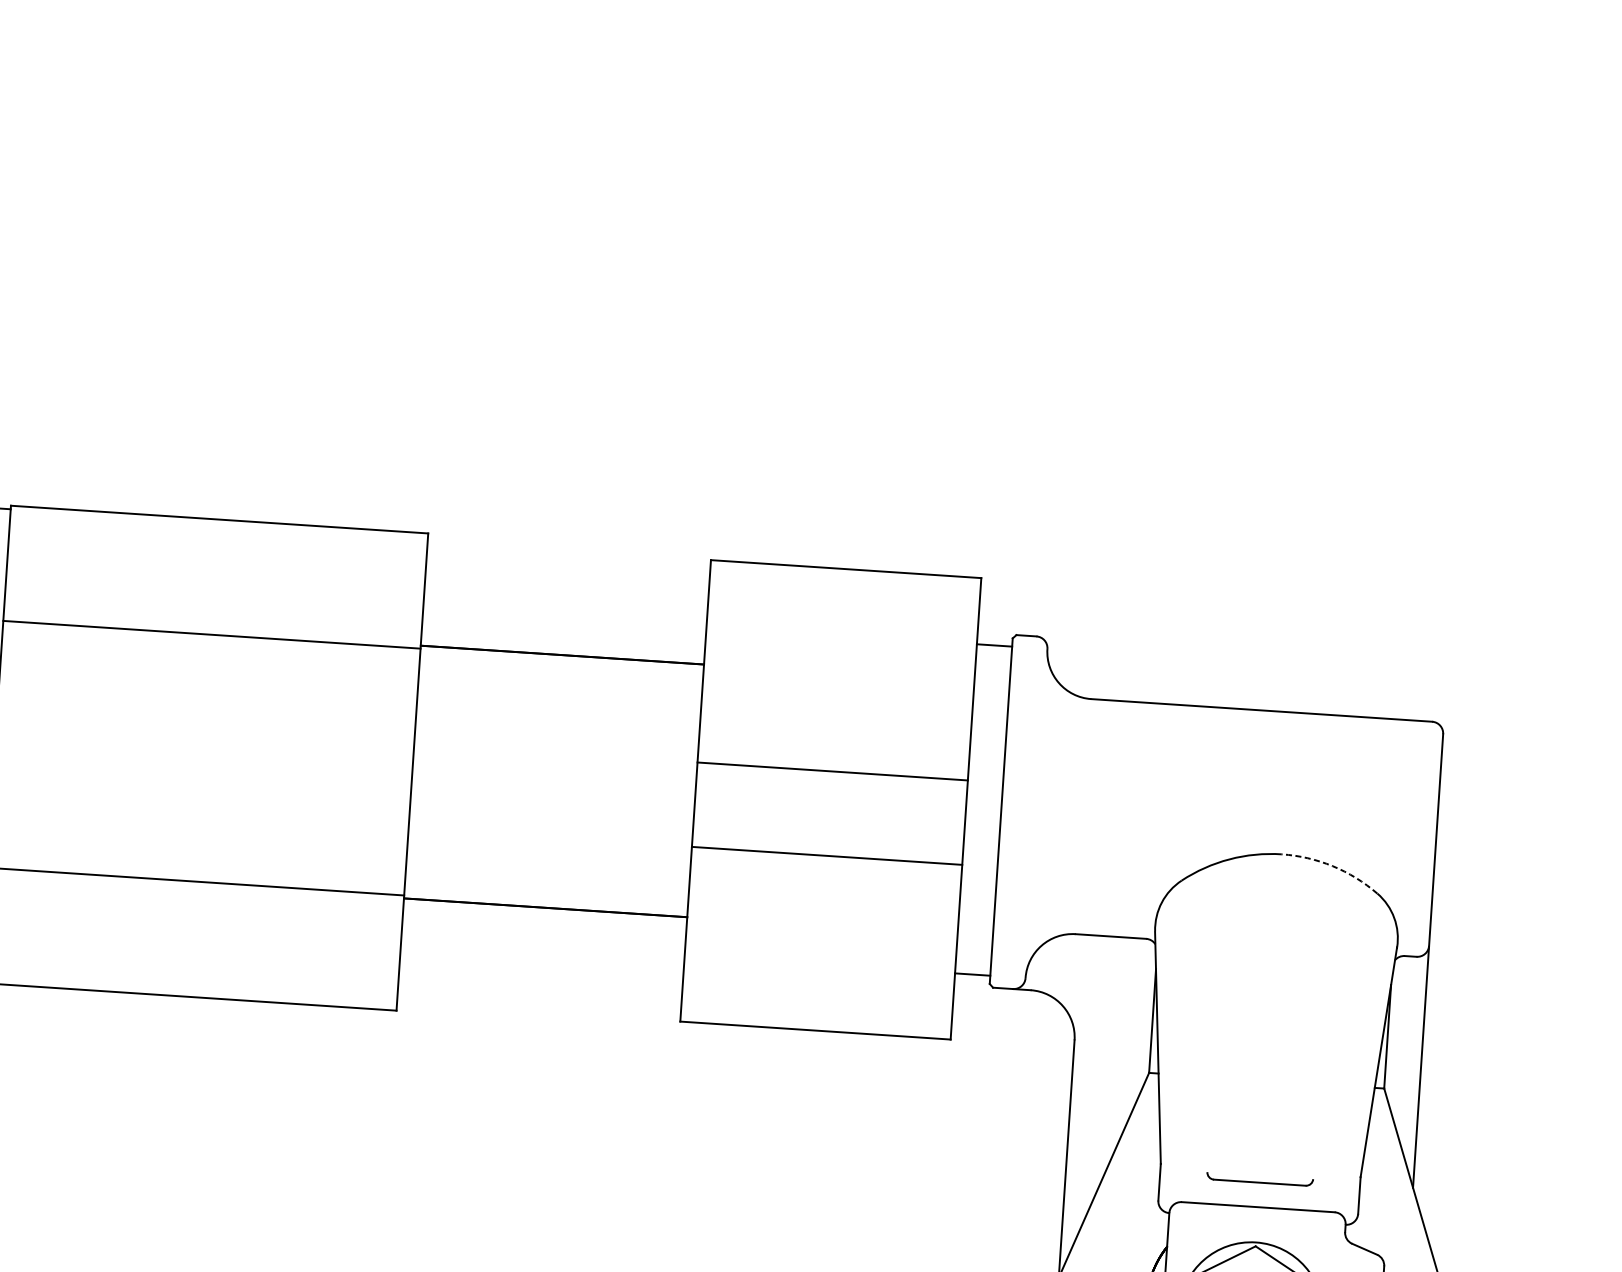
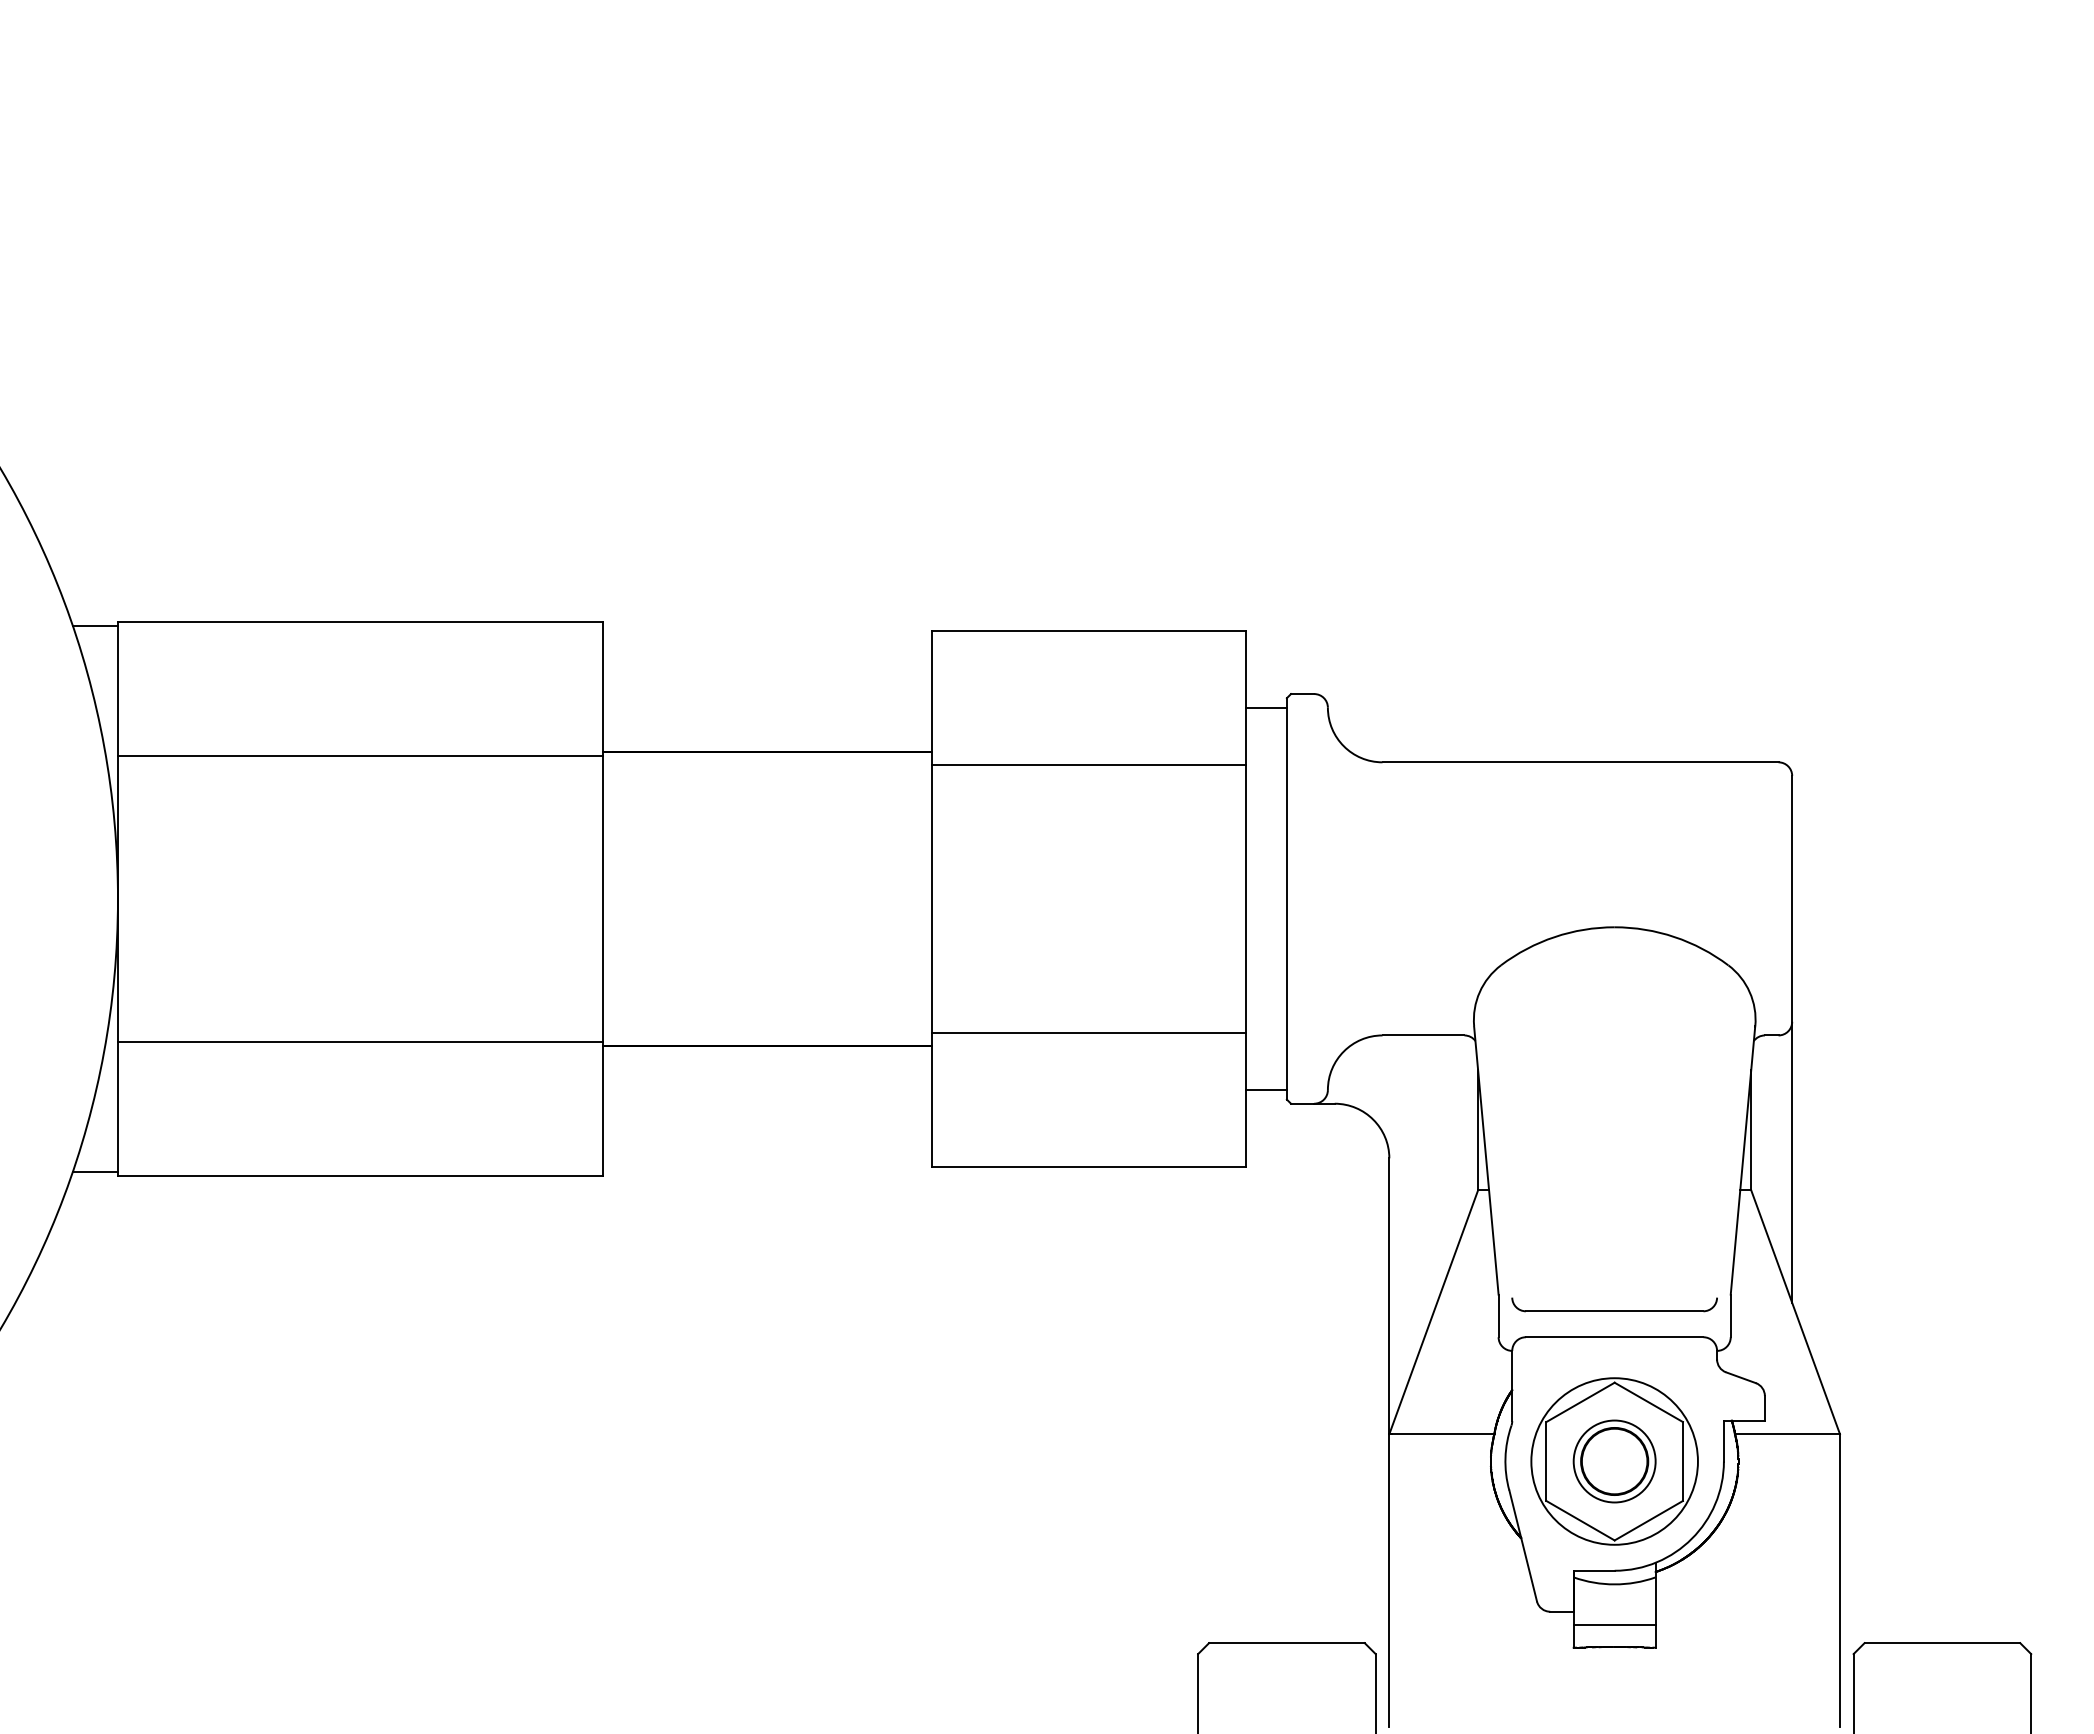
line: (832, 771) -> (1088, 764), moved
line: (826, 855) -> (1088, 1032), moved
arc: (1332, 866) -> (1674, 937), dashed -> solid
part: (1260, 1179) -> (1614, 1304), size x1.67

